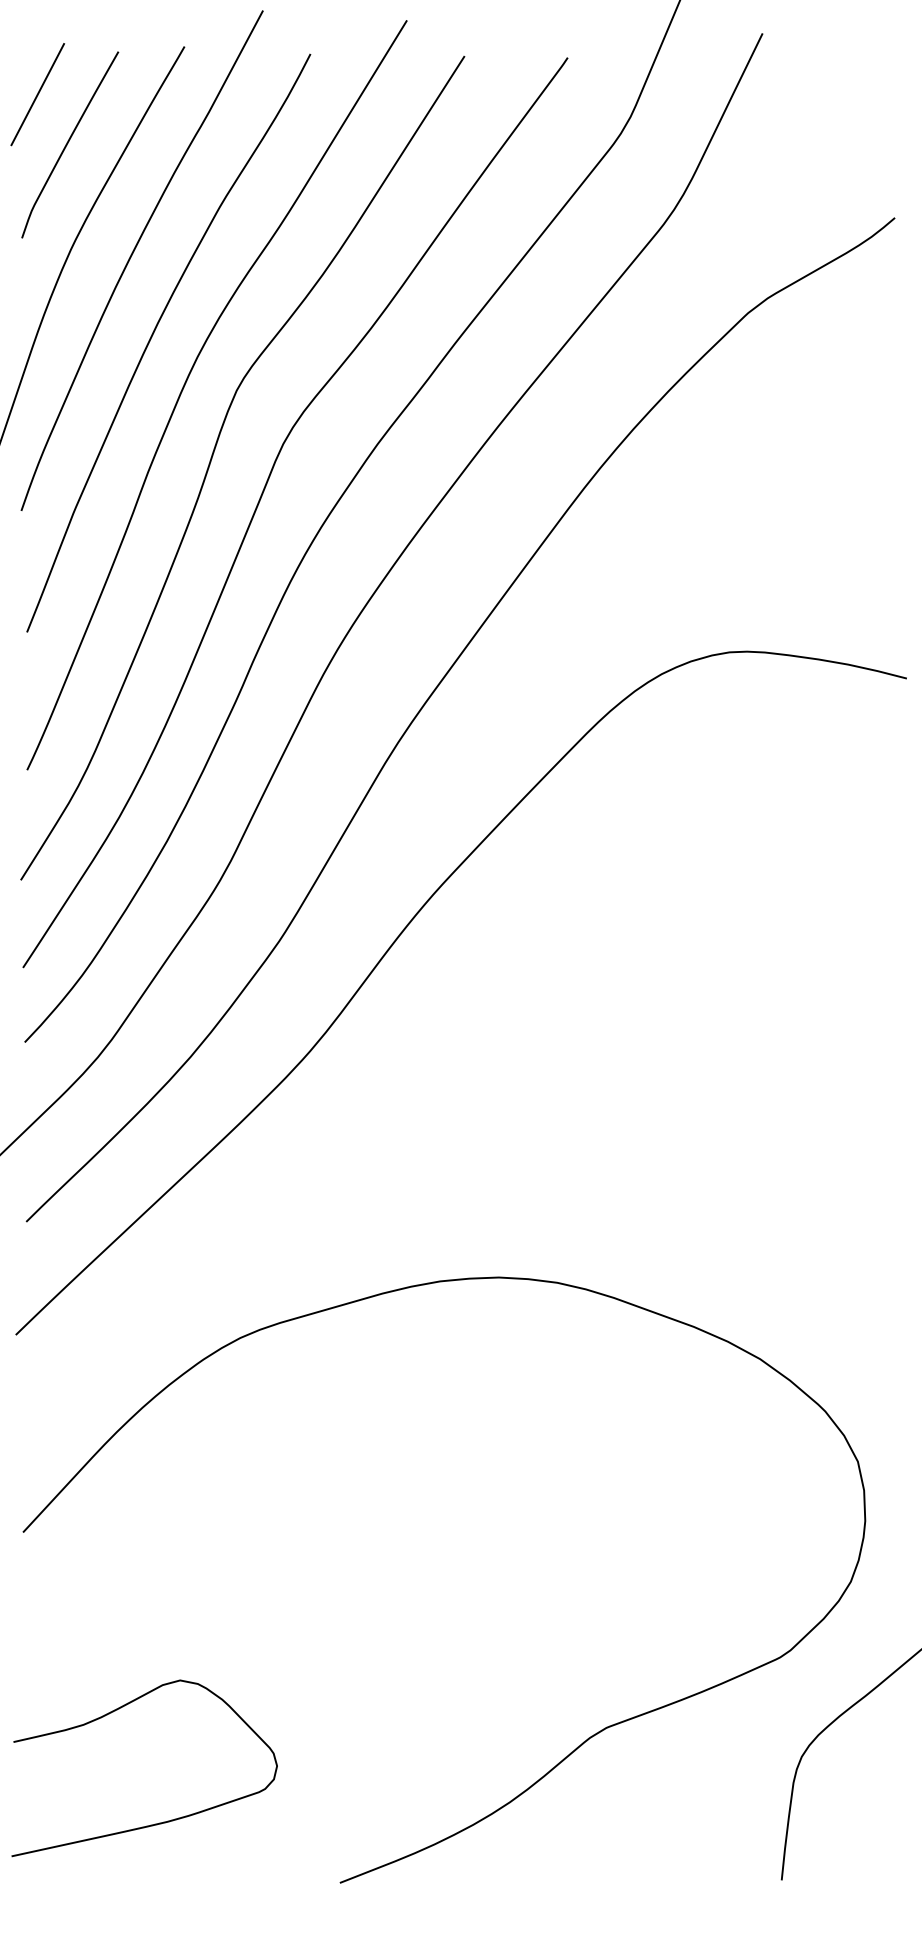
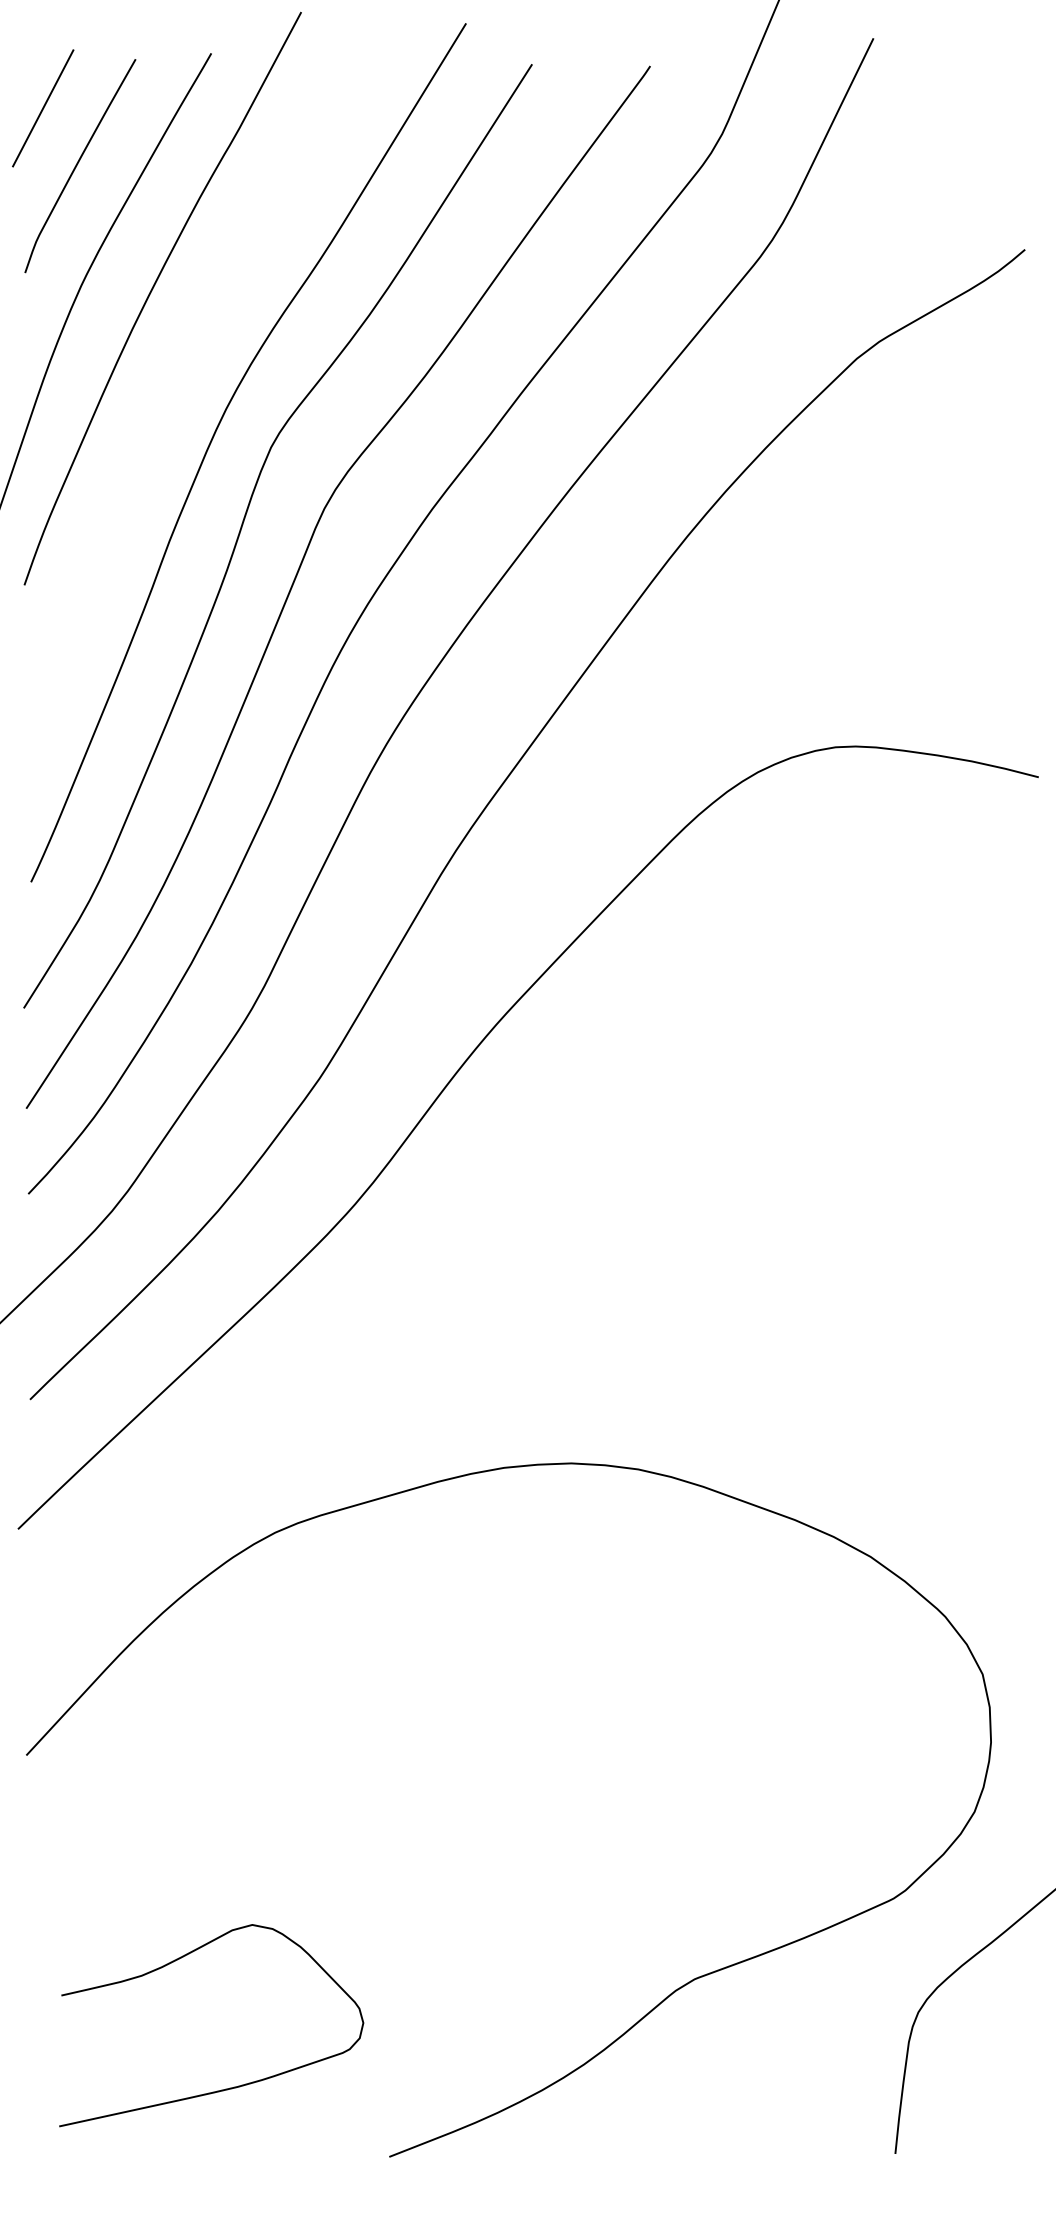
curve: (153, 335) -> (175, 384), removed
curve: (156, 1823) -> (225, 2088), moved

